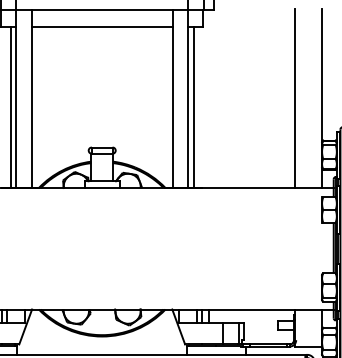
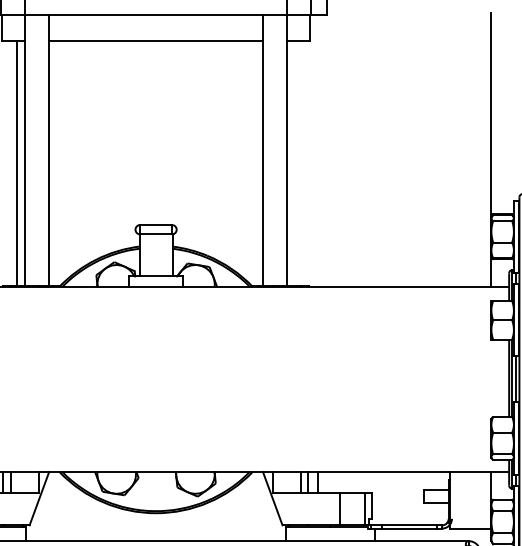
line: (294, 98) -> (449, 150), removed
line: (193, 107) -> (295, 163), removed

